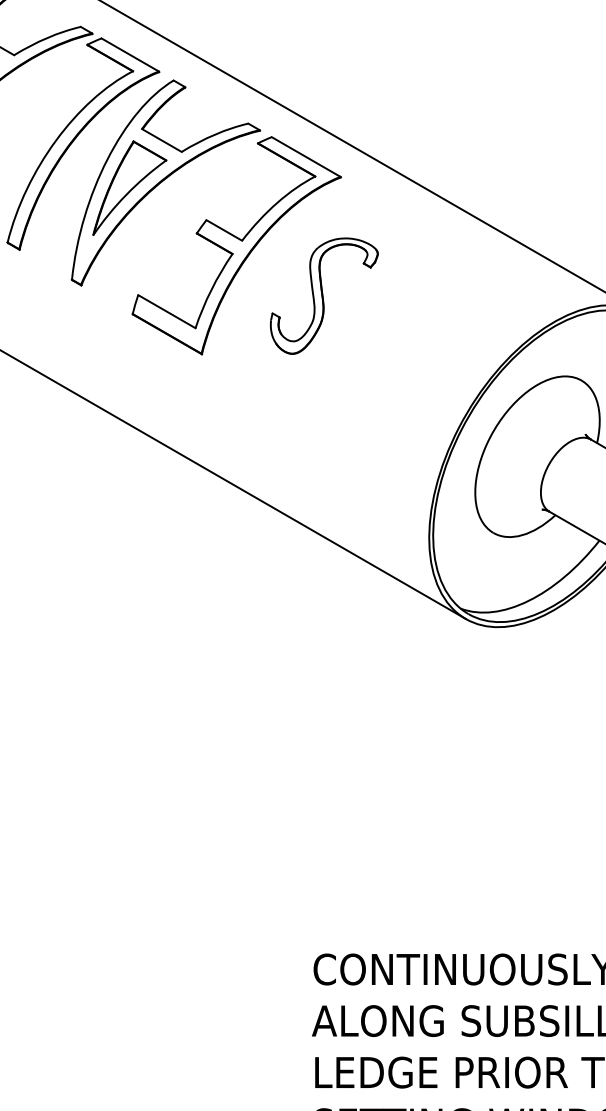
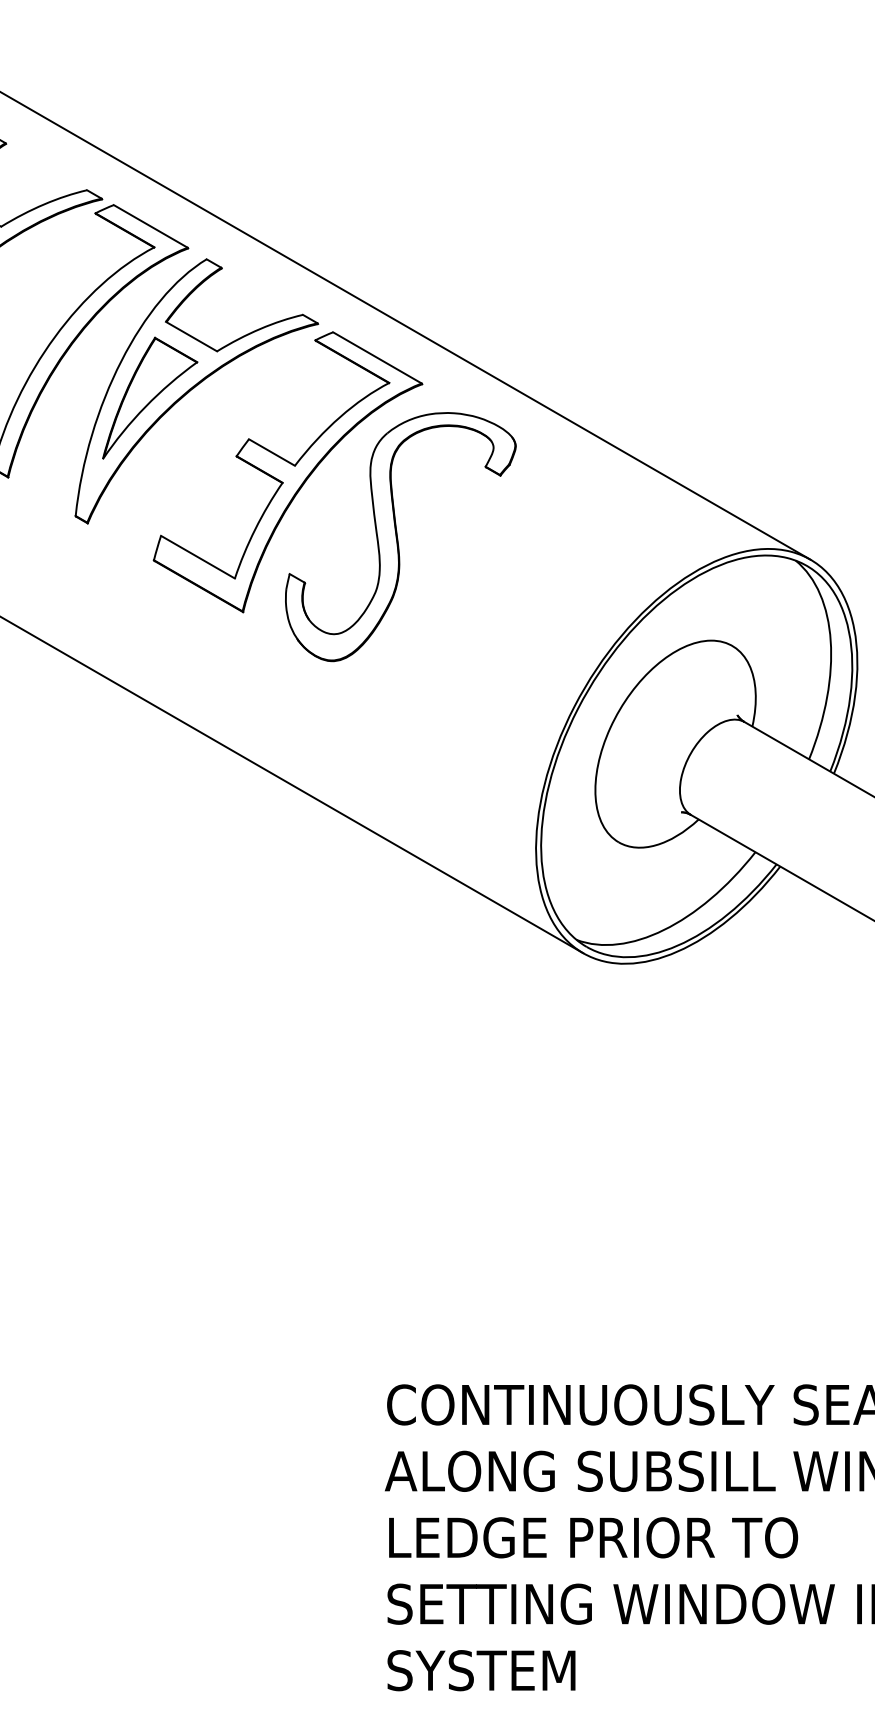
part: (324, 296) -> (400, 537), size x1.67

